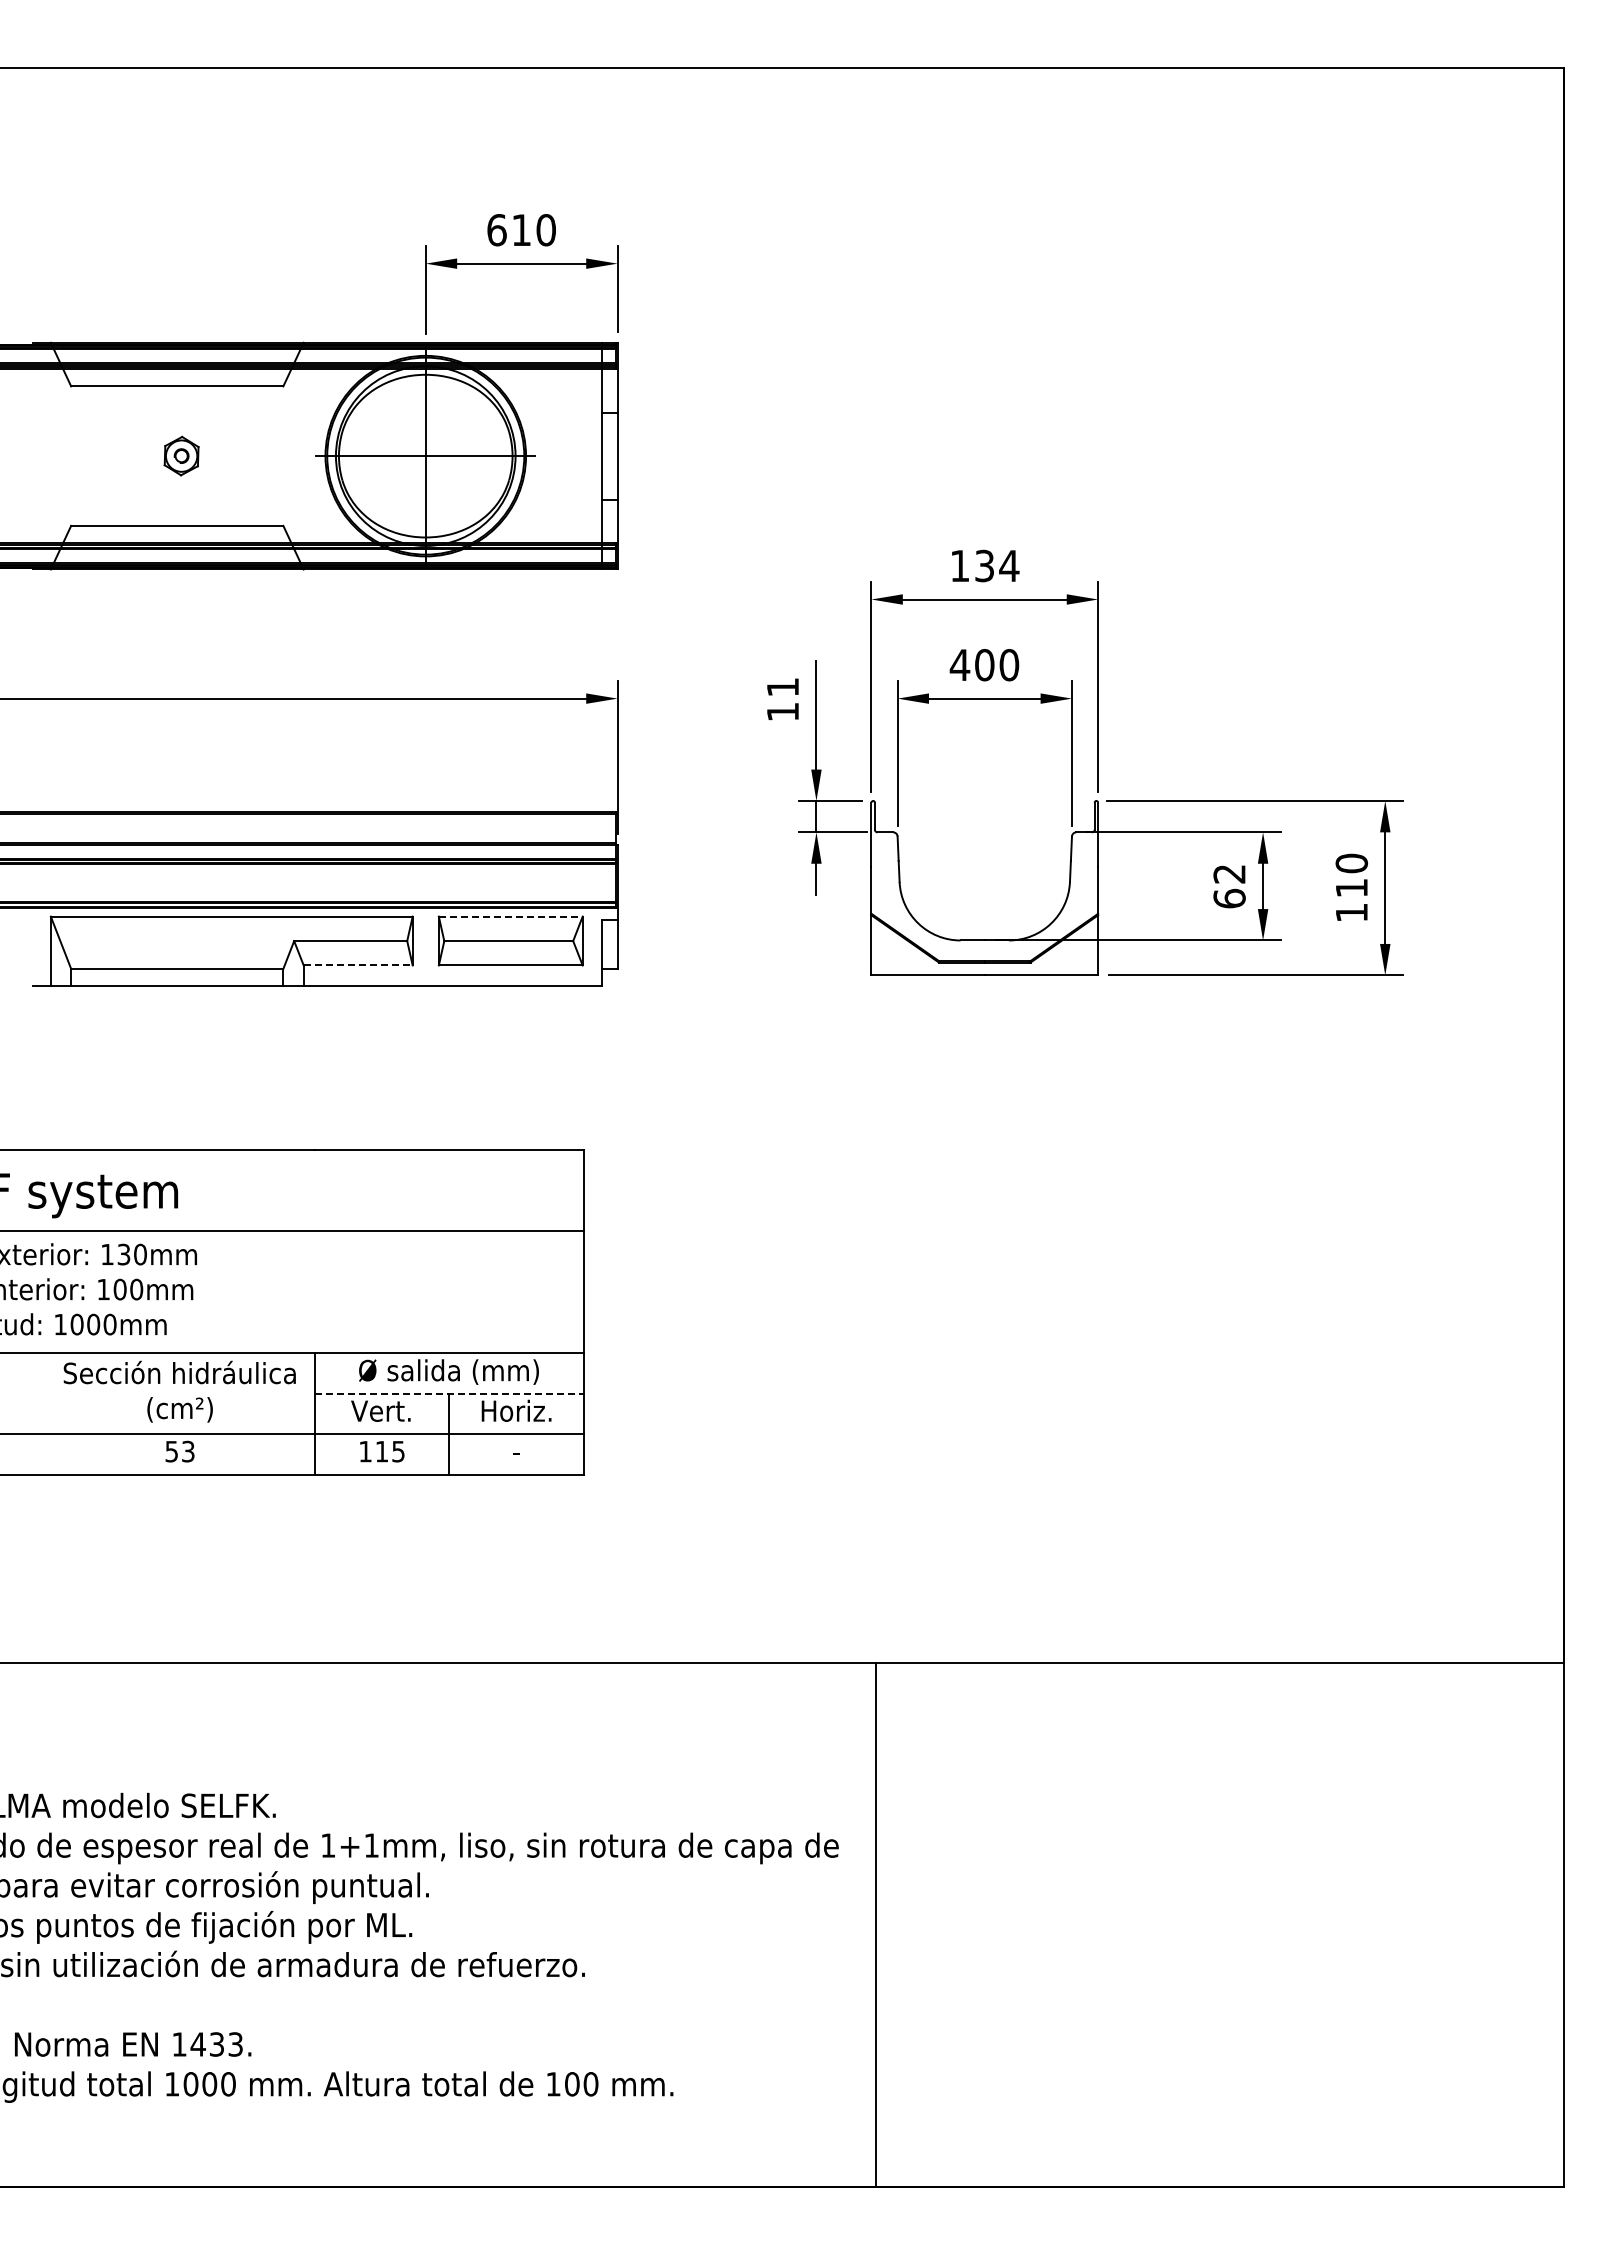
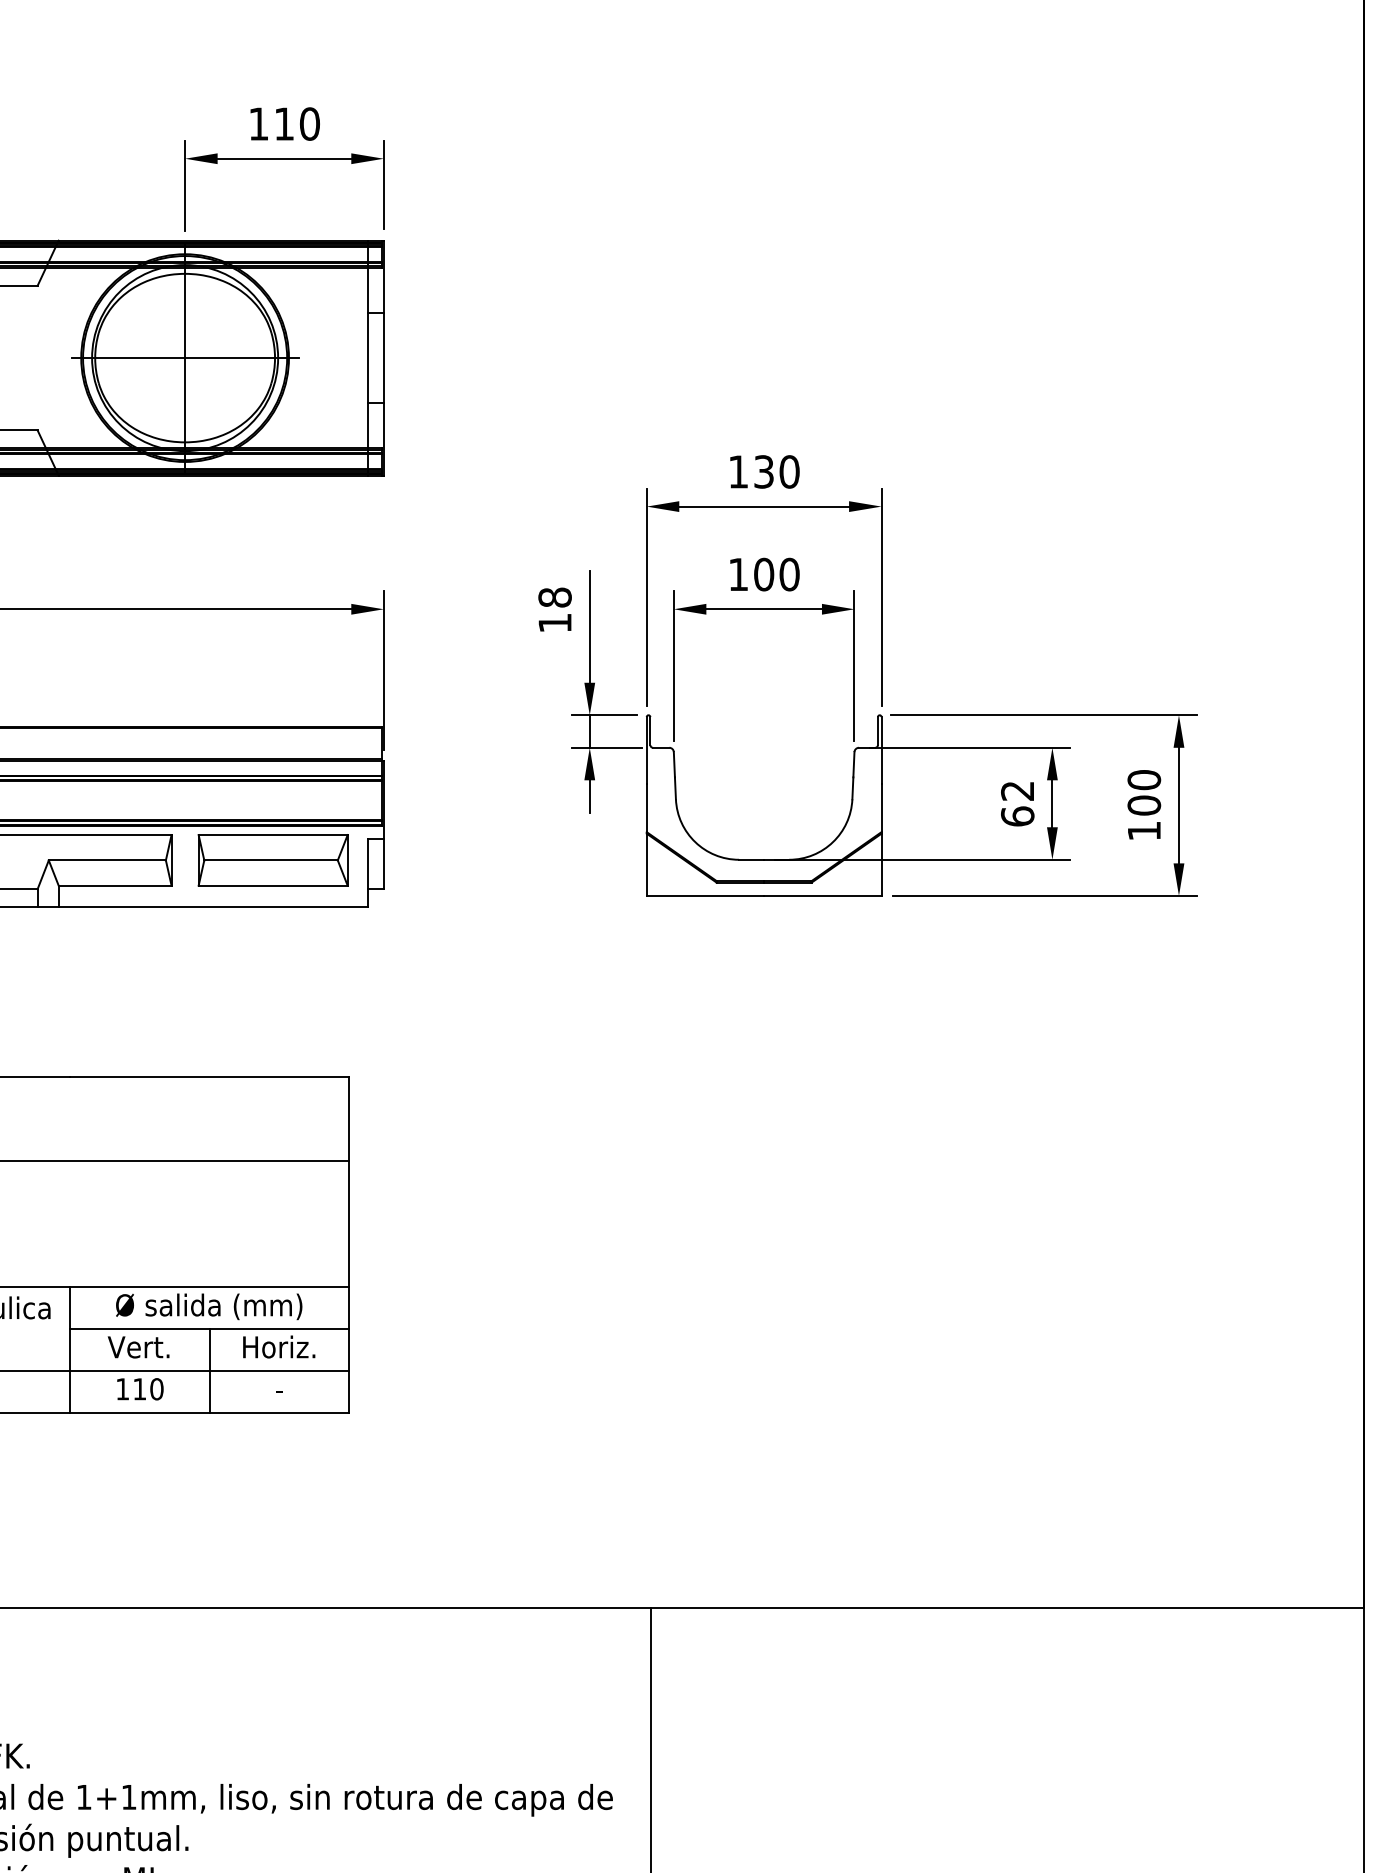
text: (496, 230) -> (258, 124), 610 -> 110
text: (1009, 565) -> (789, 471), 134 -> 130
text: (959, 664) -> (737, 573), 400 -> 100
text: (782, 686) -> (554, 596), 11 -> 18
text: (1351, 887) -> (1143, 804), 110 -> 100
line: (510, 916) -> (272, 834), dashed -> solid
line: (358, 965) -> (115, 885), dashed -> solid
line: (449, 1393) -> (209, 1329), dashed -> solid
text: (398, 1451) -> (156, 1389), 115 -> 110

